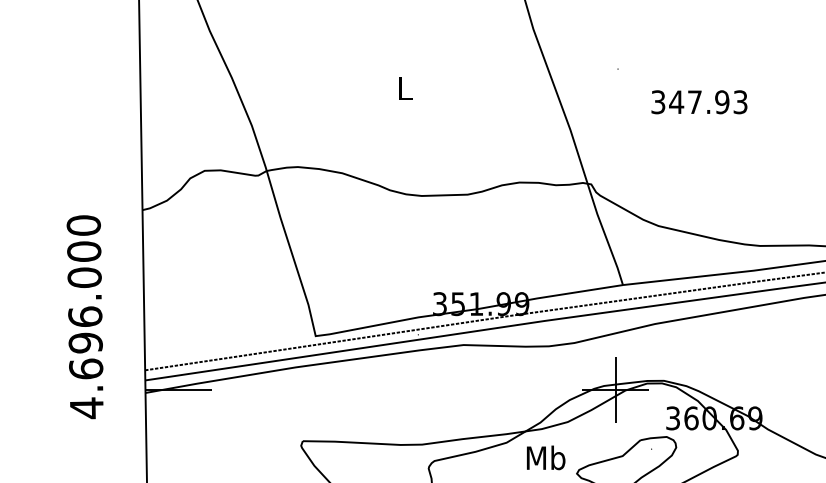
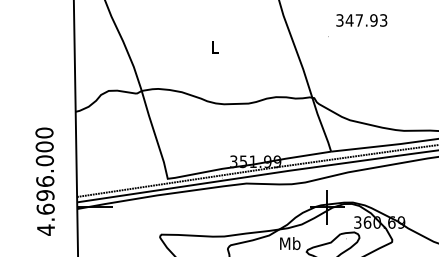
text: (698, 102) -> (361, 20), moved
text: (83, 316) -> (44, 181), moved

